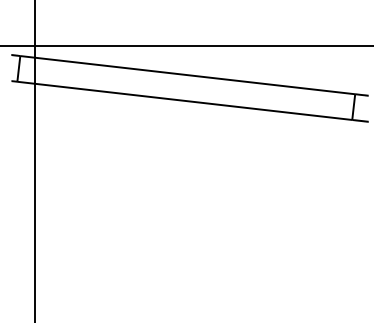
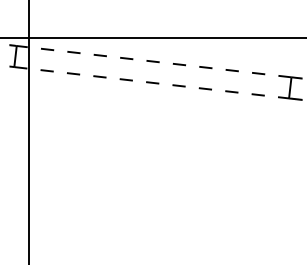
line: (187, 74) -> (153, 61), solid -> dashed
line: (185, 100) -> (152, 82), solid -> dashed

